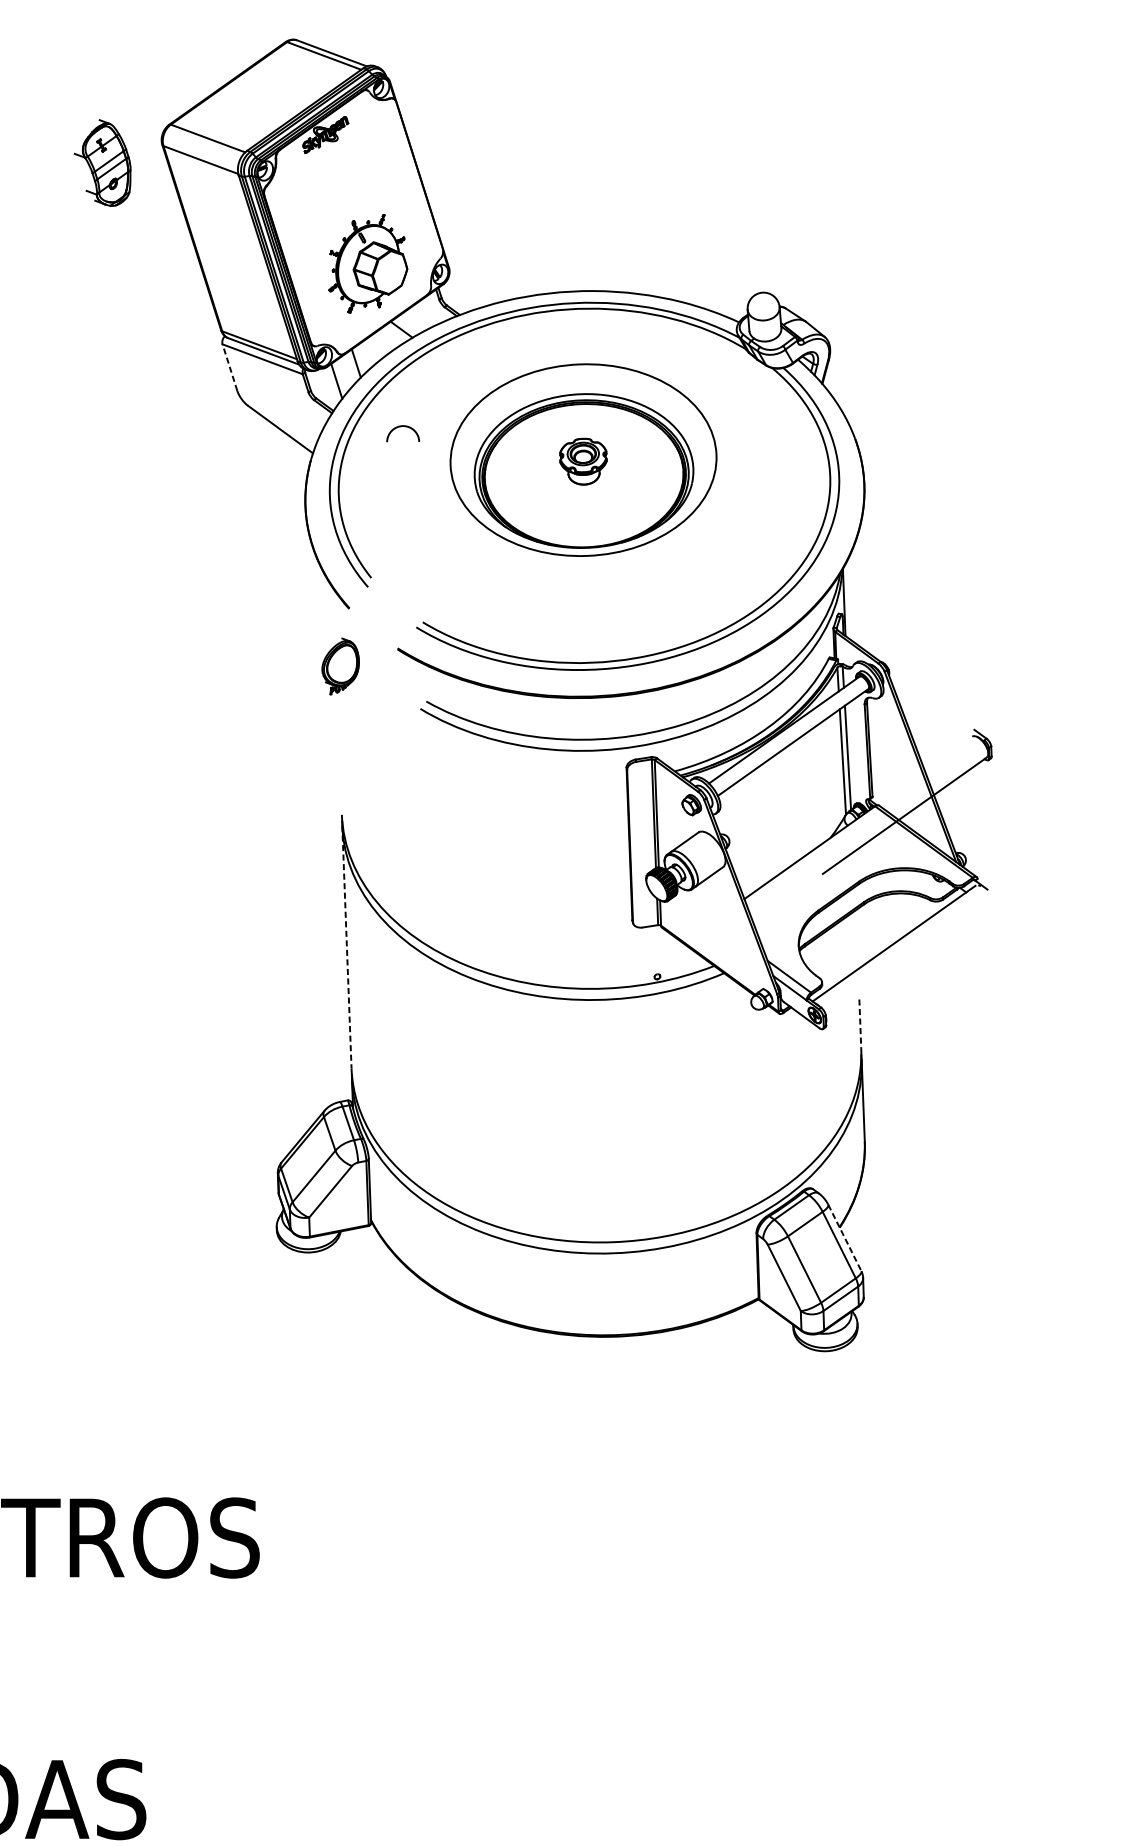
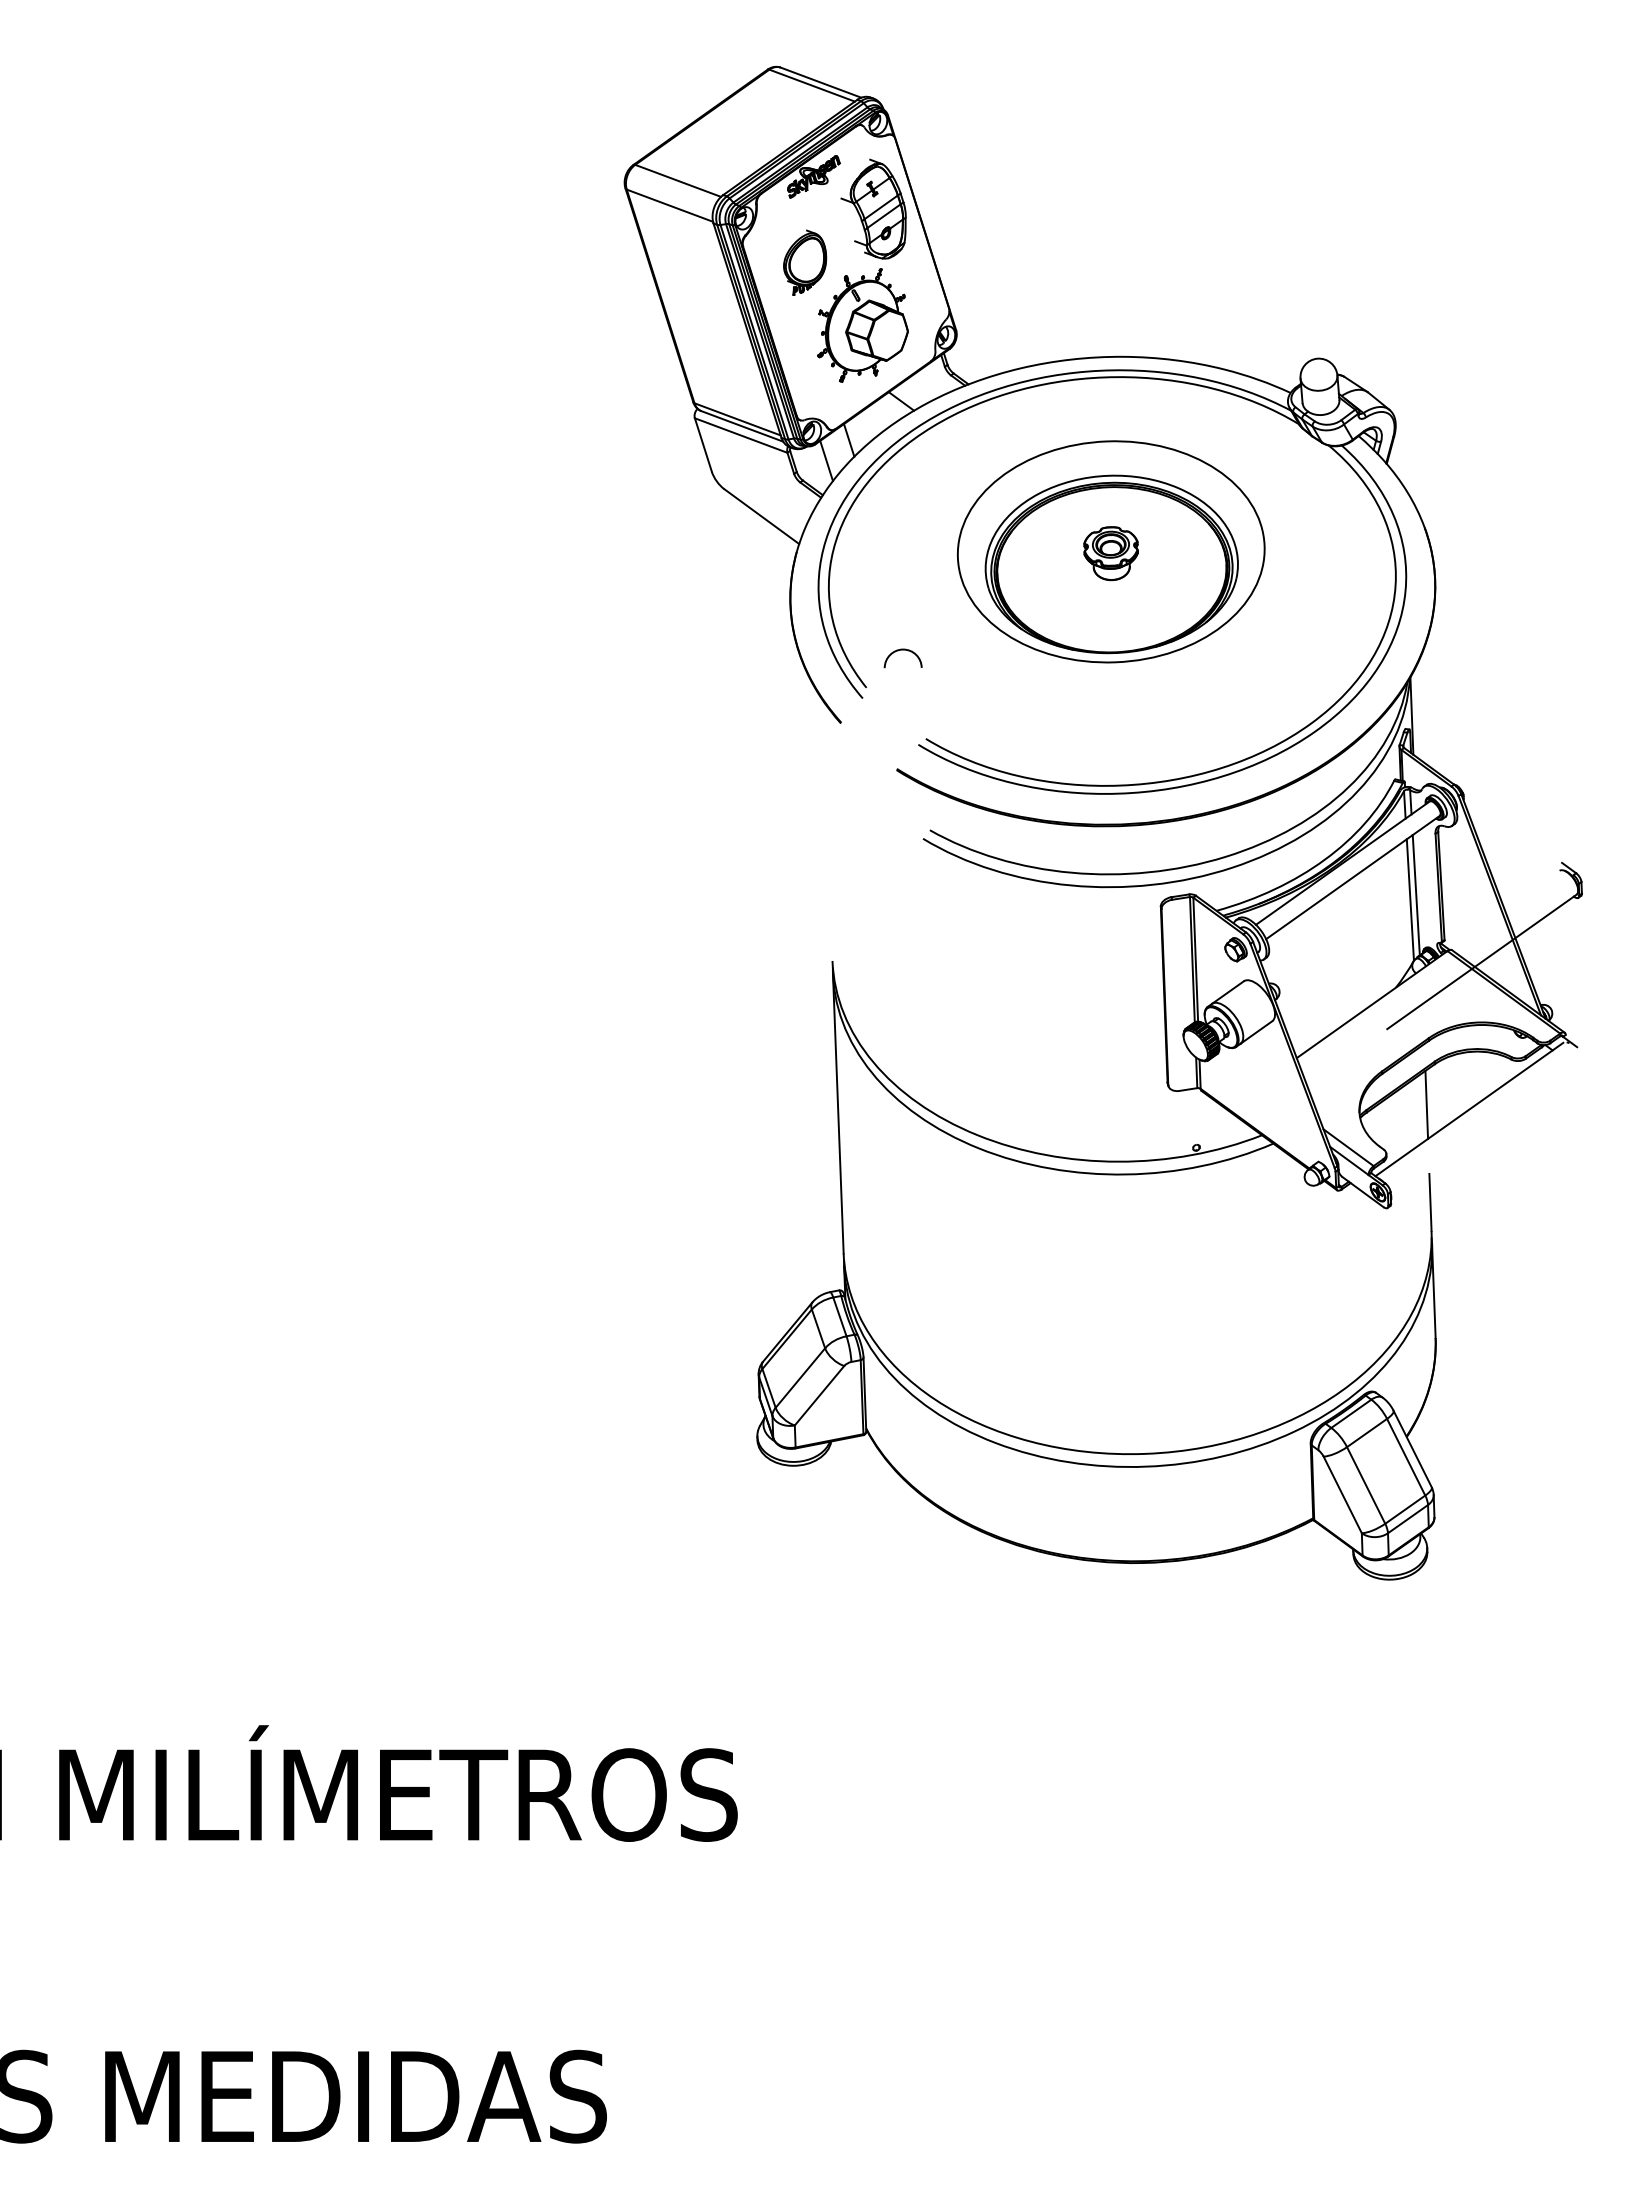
part: (102, 162) -> (873, 208), moved
line: (230, 367) -> (703, 444), dashed -> solid
arc: (402, 426) -> (902, 650), moved
part: (341, 666) -> (805, 262), moved
line: (856, 939) -> (1426, 1104), added
line: (347, 947) -> (838, 1113), dashed -> solid
line: (860, 1024) -> (1430, 1202), dashed -> solid
line: (844, 1238) -> (1412, 1449), dashed -> solid

